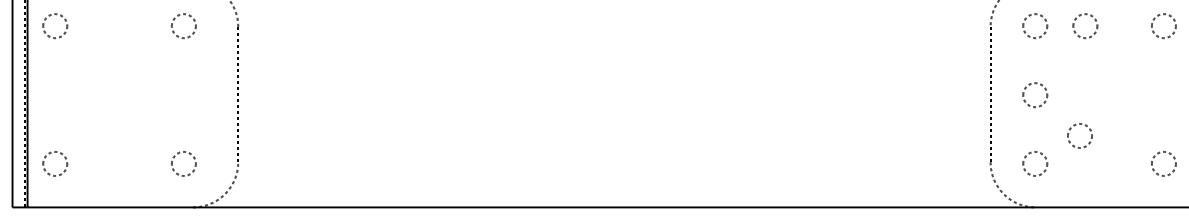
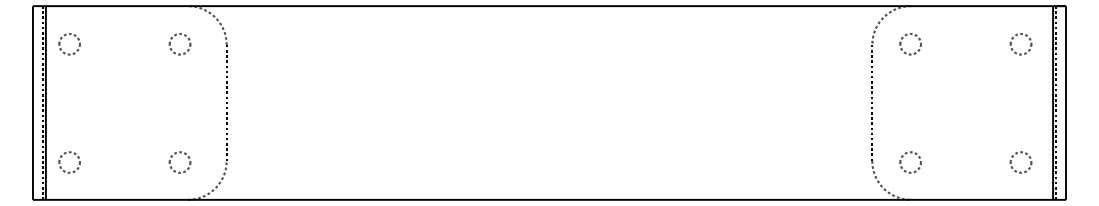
part: (1075, 31) -> (945, 48), removed
part: (1030, 85) -> (906, 95), removed
part: (1071, 130) -> (941, 133), removed

